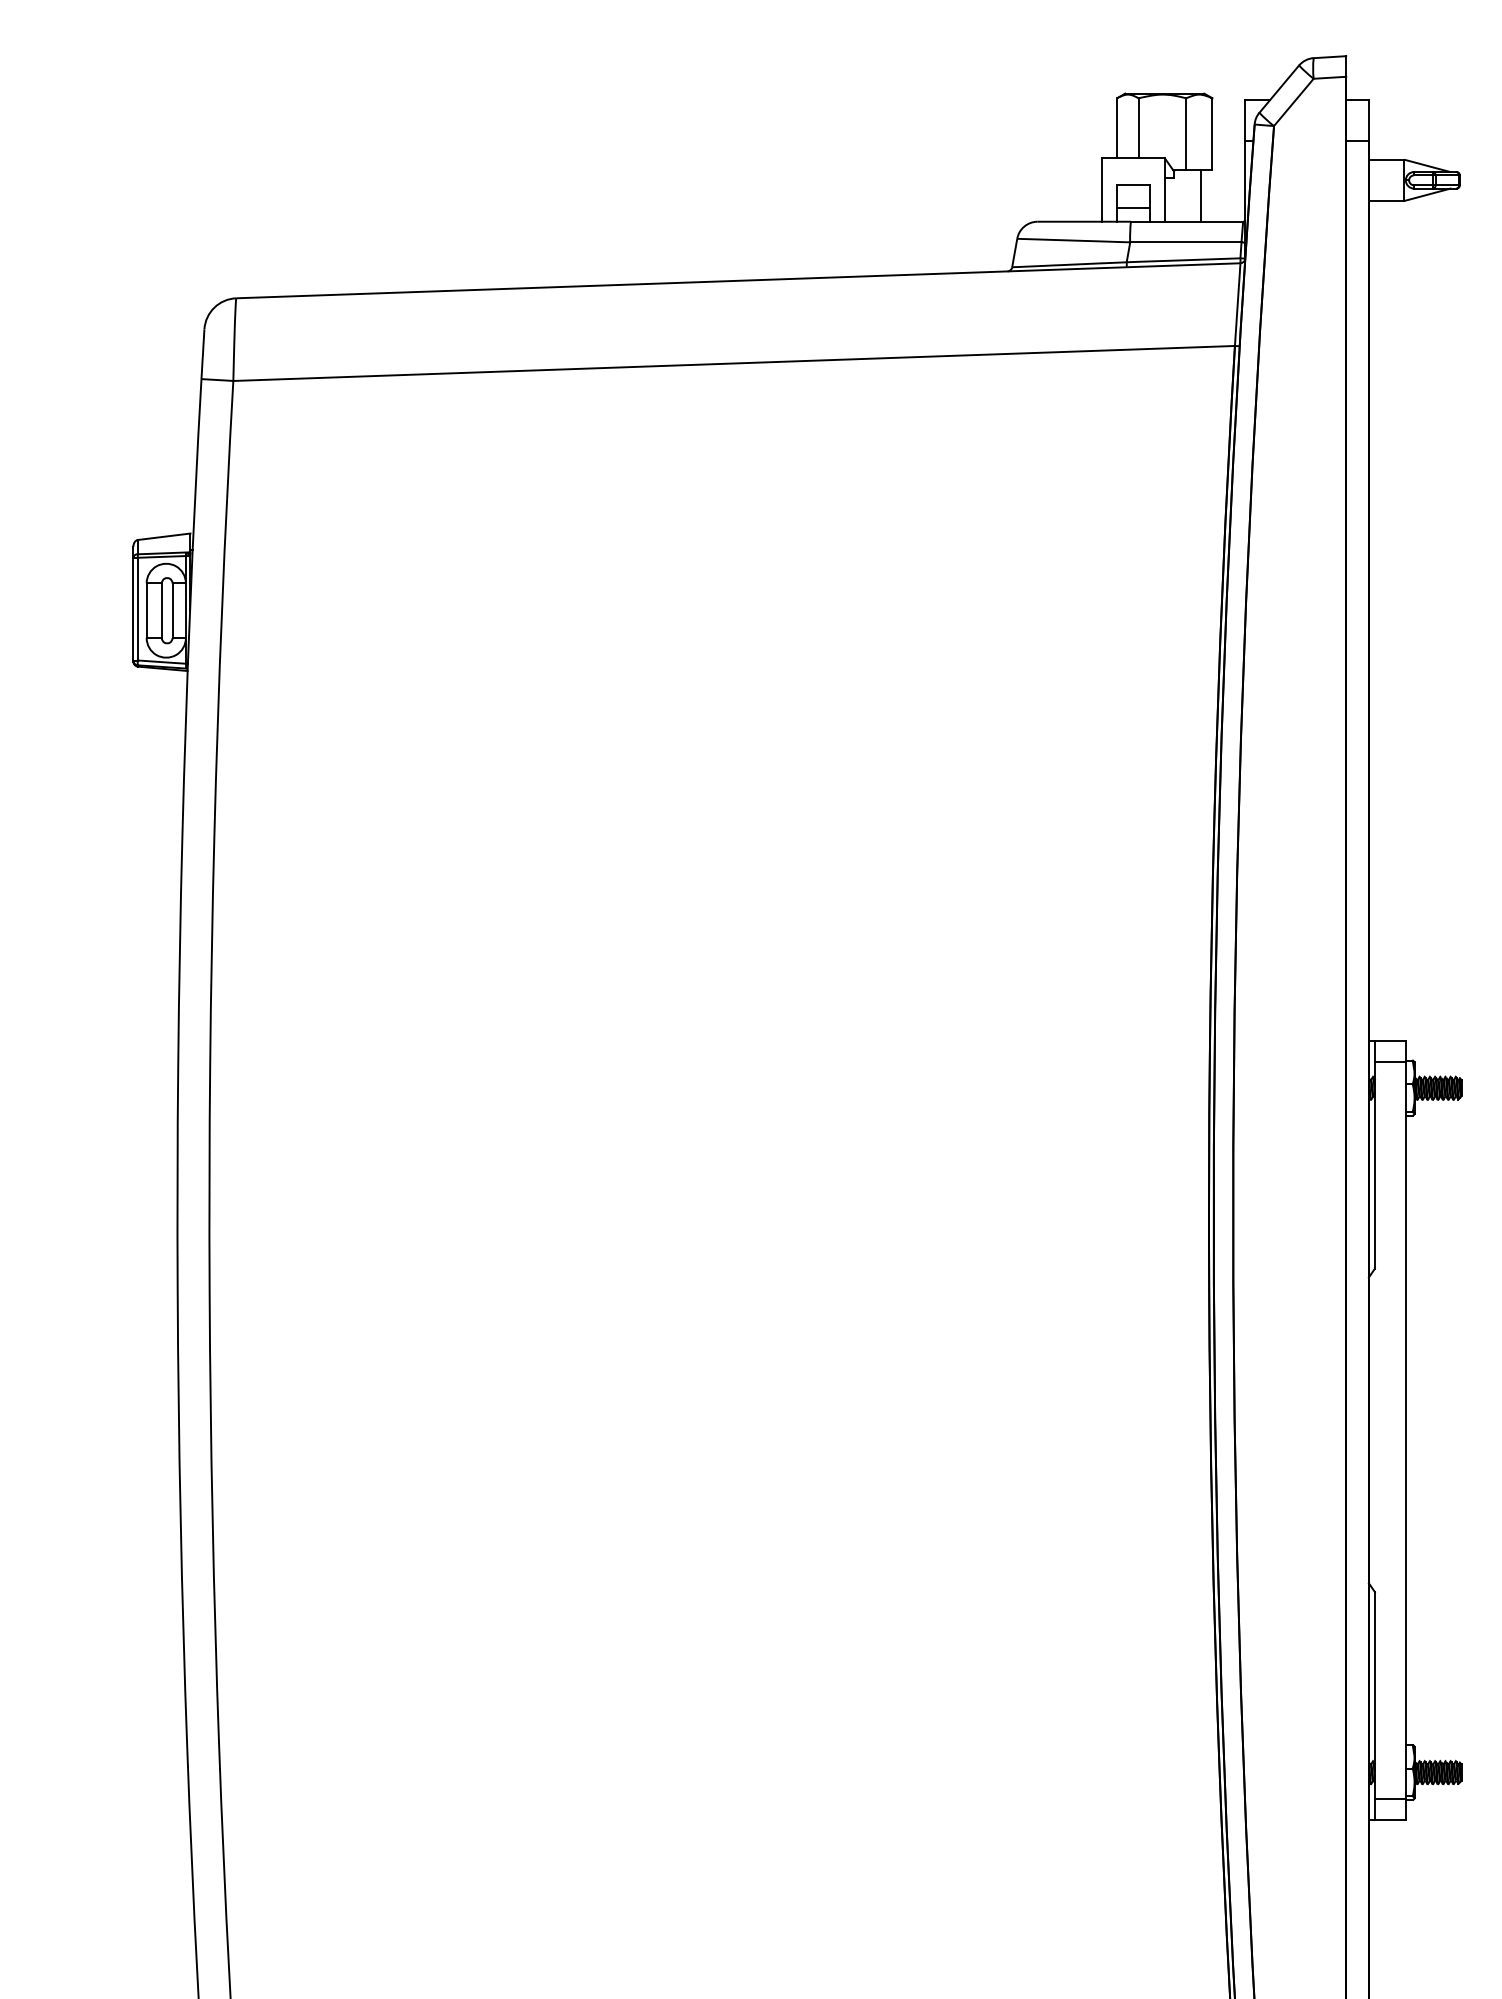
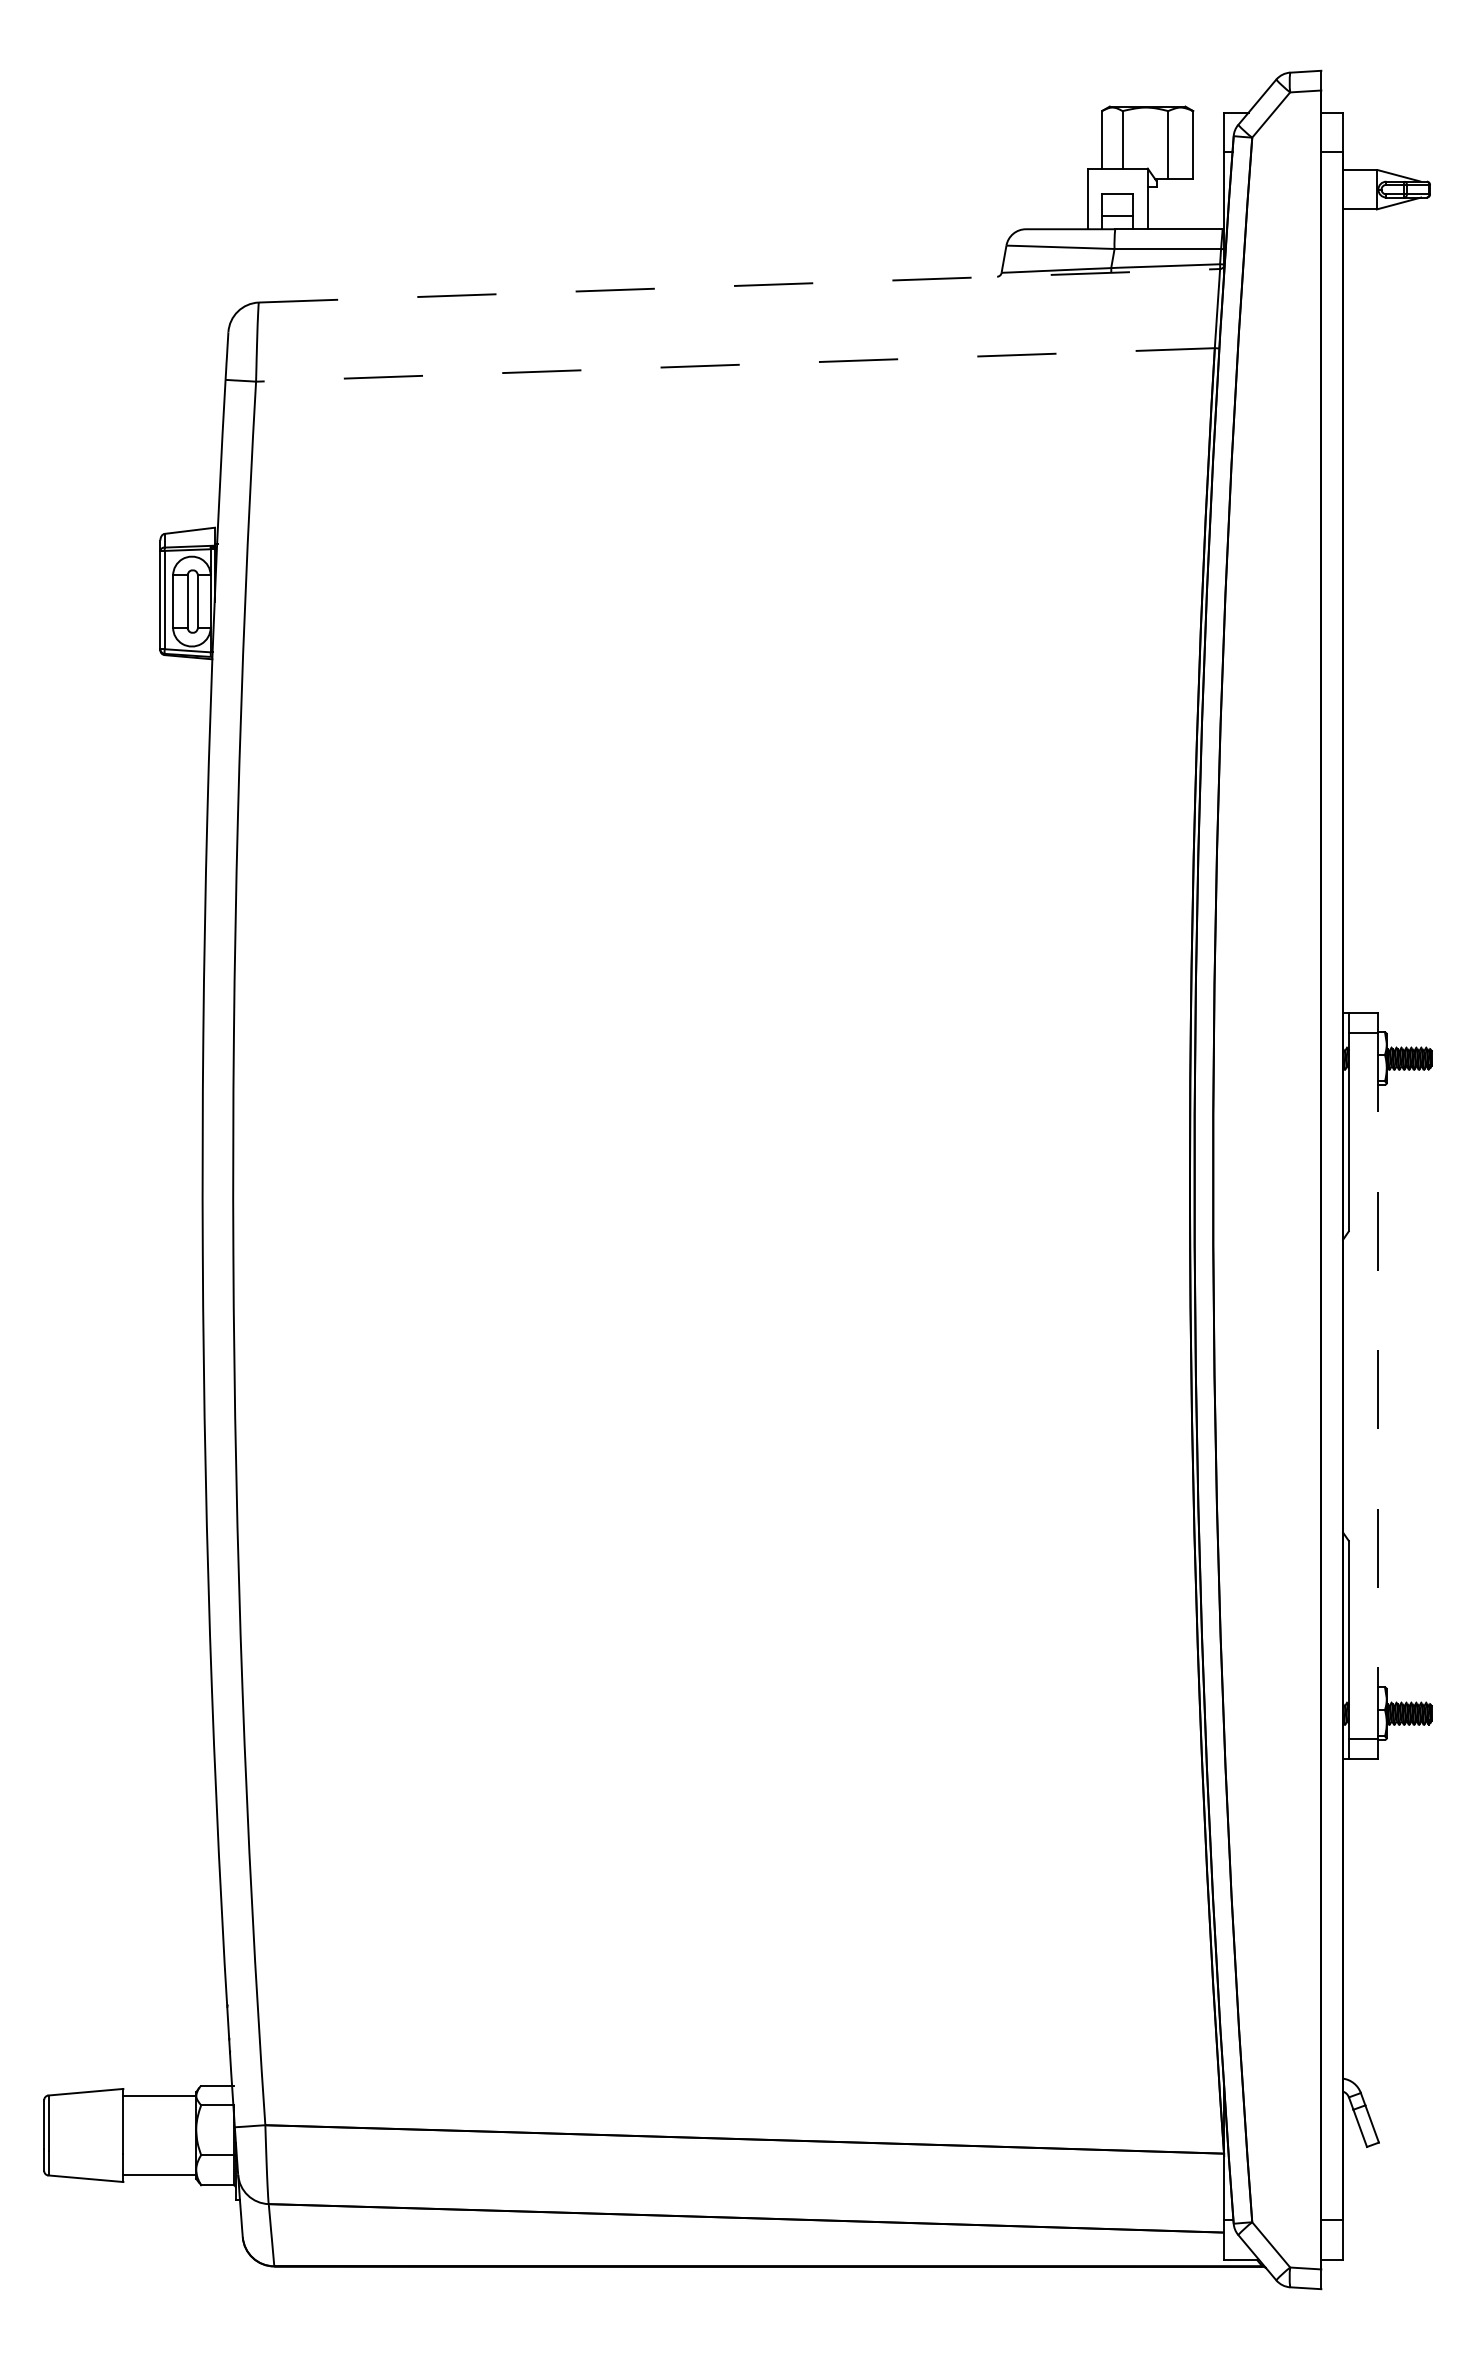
line: (1201, 195) -> (1182, 204), removed
line: (738, 280) -> (739, 285), solid -> dashed
line: (733, 363) -> (734, 364), solid -> dashed
line: (1405, 1430) -> (1378, 1386), solid -> dashed

